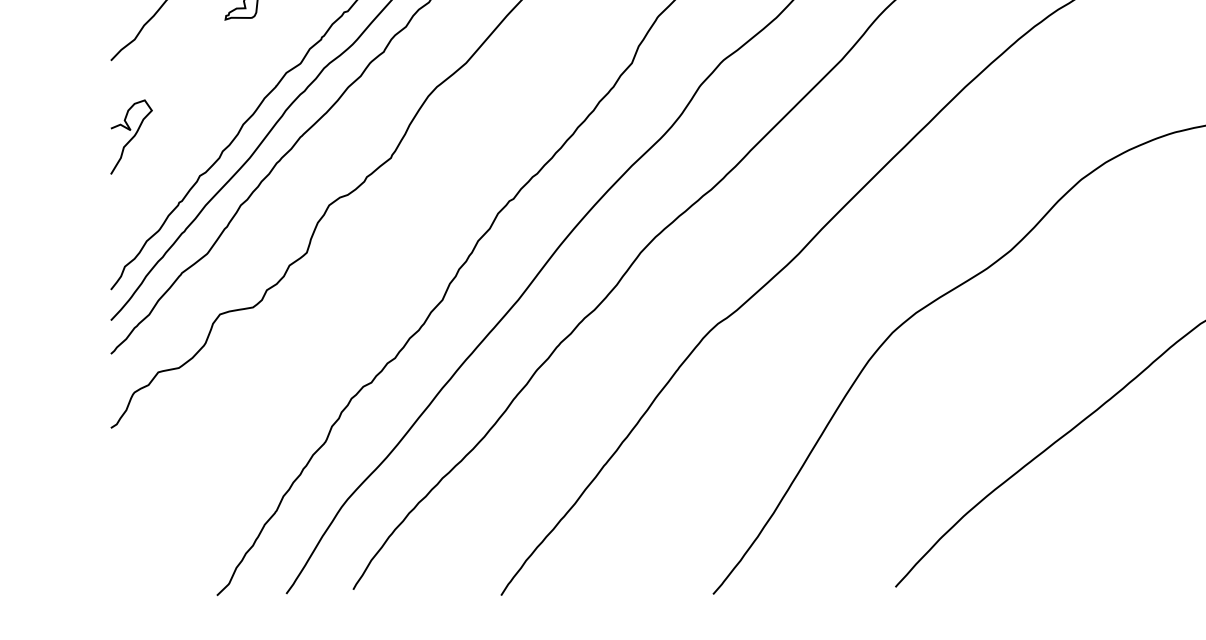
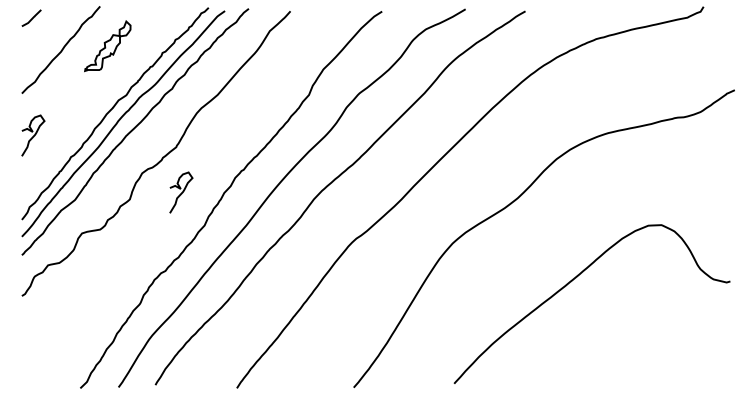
curve: (400, 240) -> (181, 192), added

